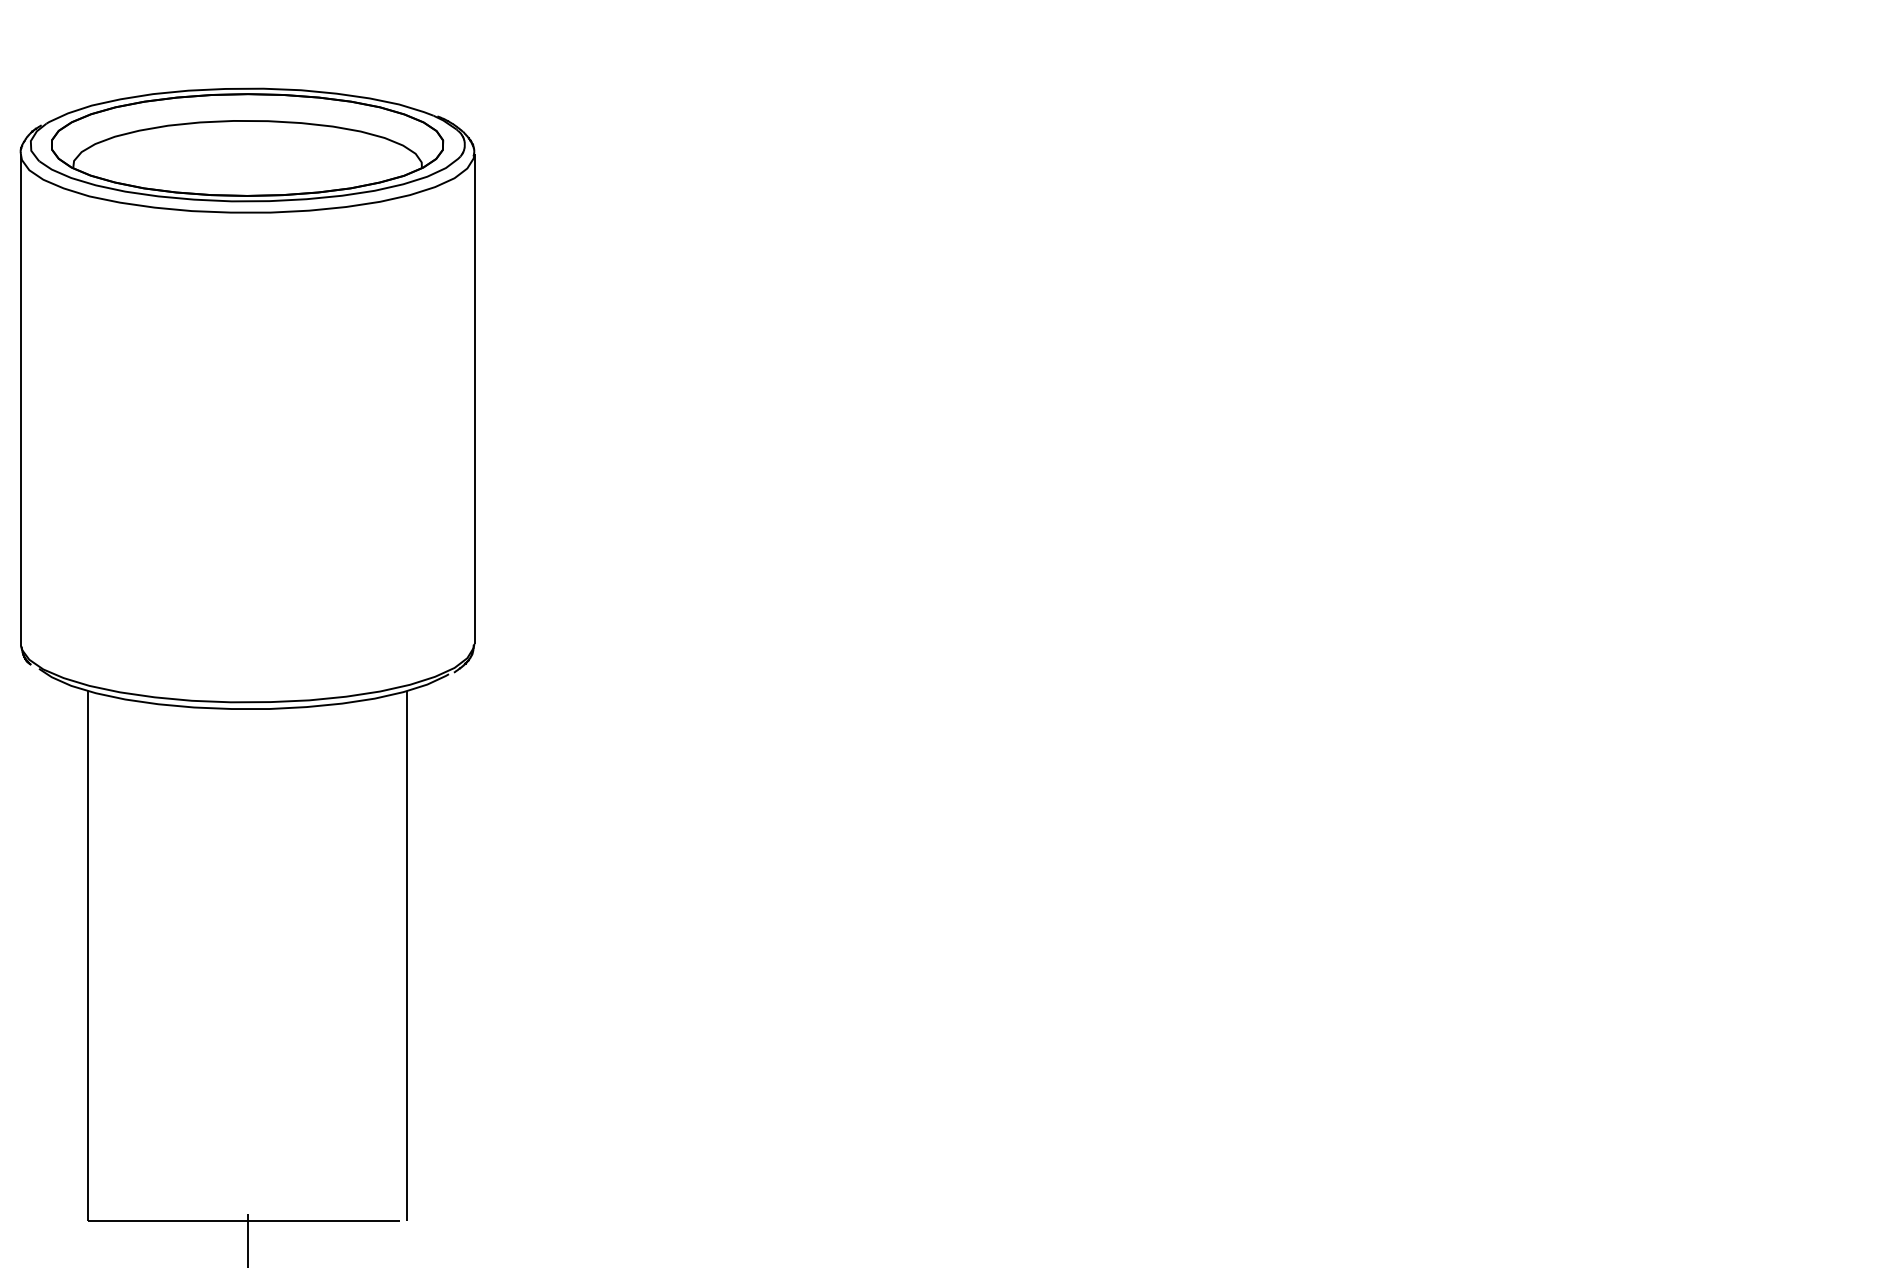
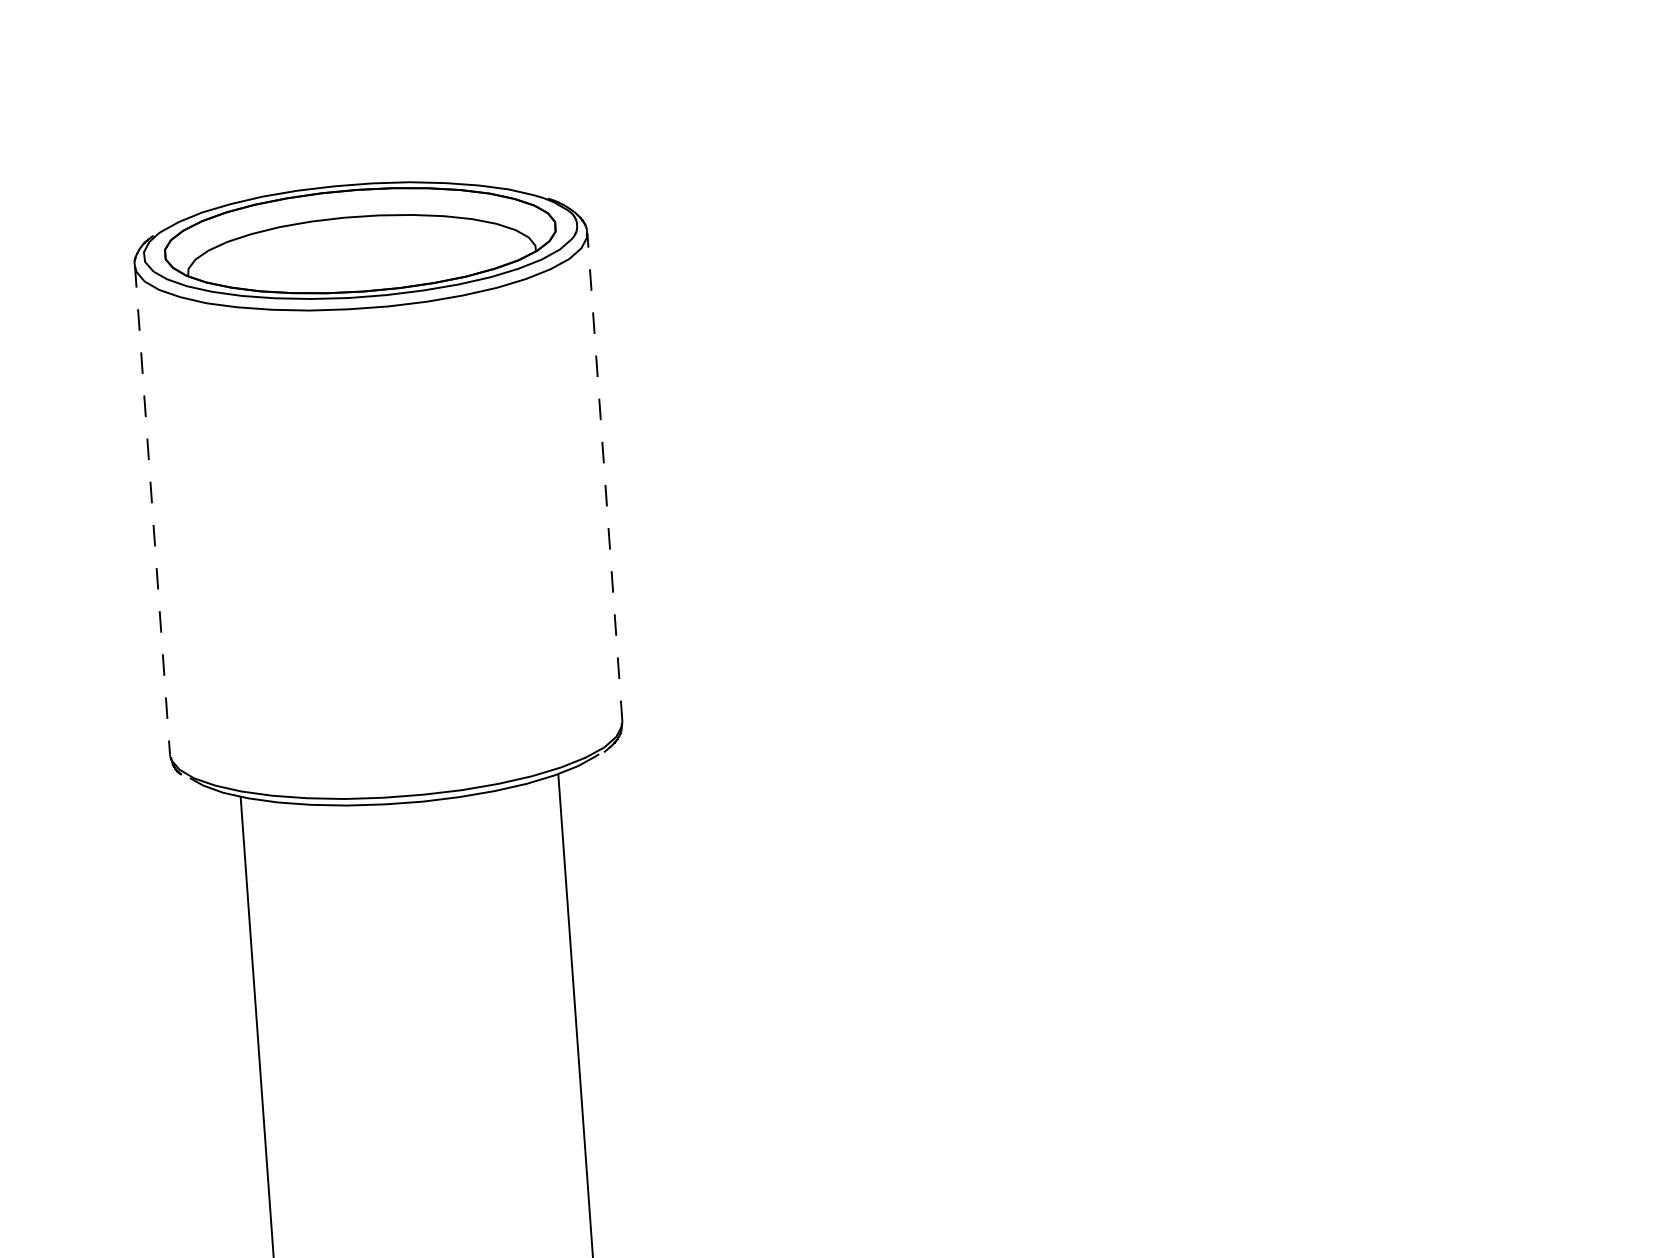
line: (20, 399) -> (152, 510), solid -> dashed
line: (474, 399) -> (604, 478), solid -> dashed

